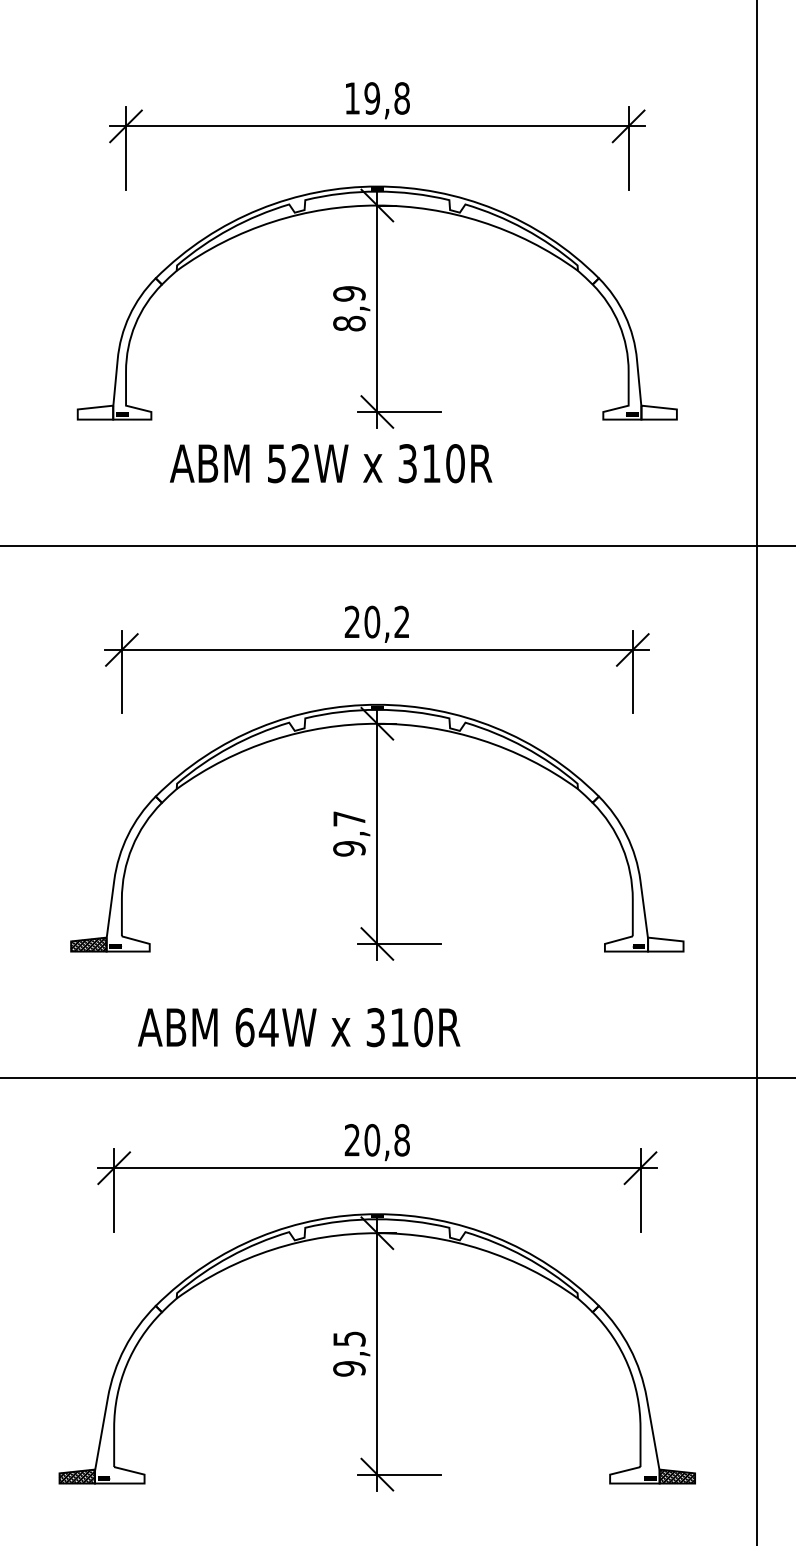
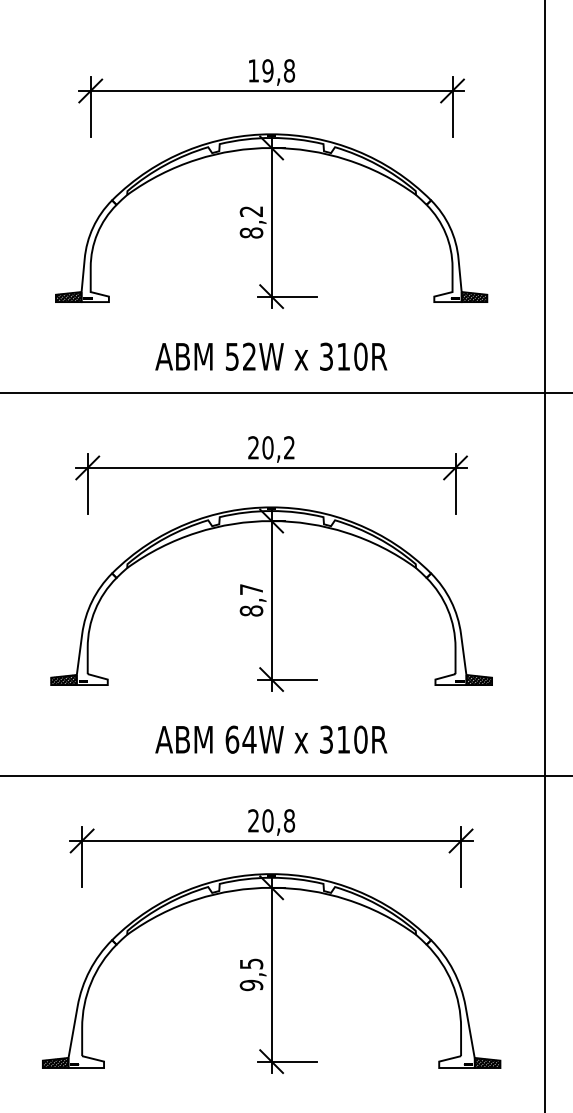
text: (349, 293) -> (251, 211), 8,9 -> 8,2
hatch: (95, 413) -> (68, 297), added
hatch: (659, 413) -> (474, 297), added
text: (331, 463) -> (271, 356), moved
text: (349, 848) -> (251, 610), 9,7 -> 8,7
hatch: (666, 945) -> (479, 680), added
text: (299, 1027) -> (271, 739), moved

